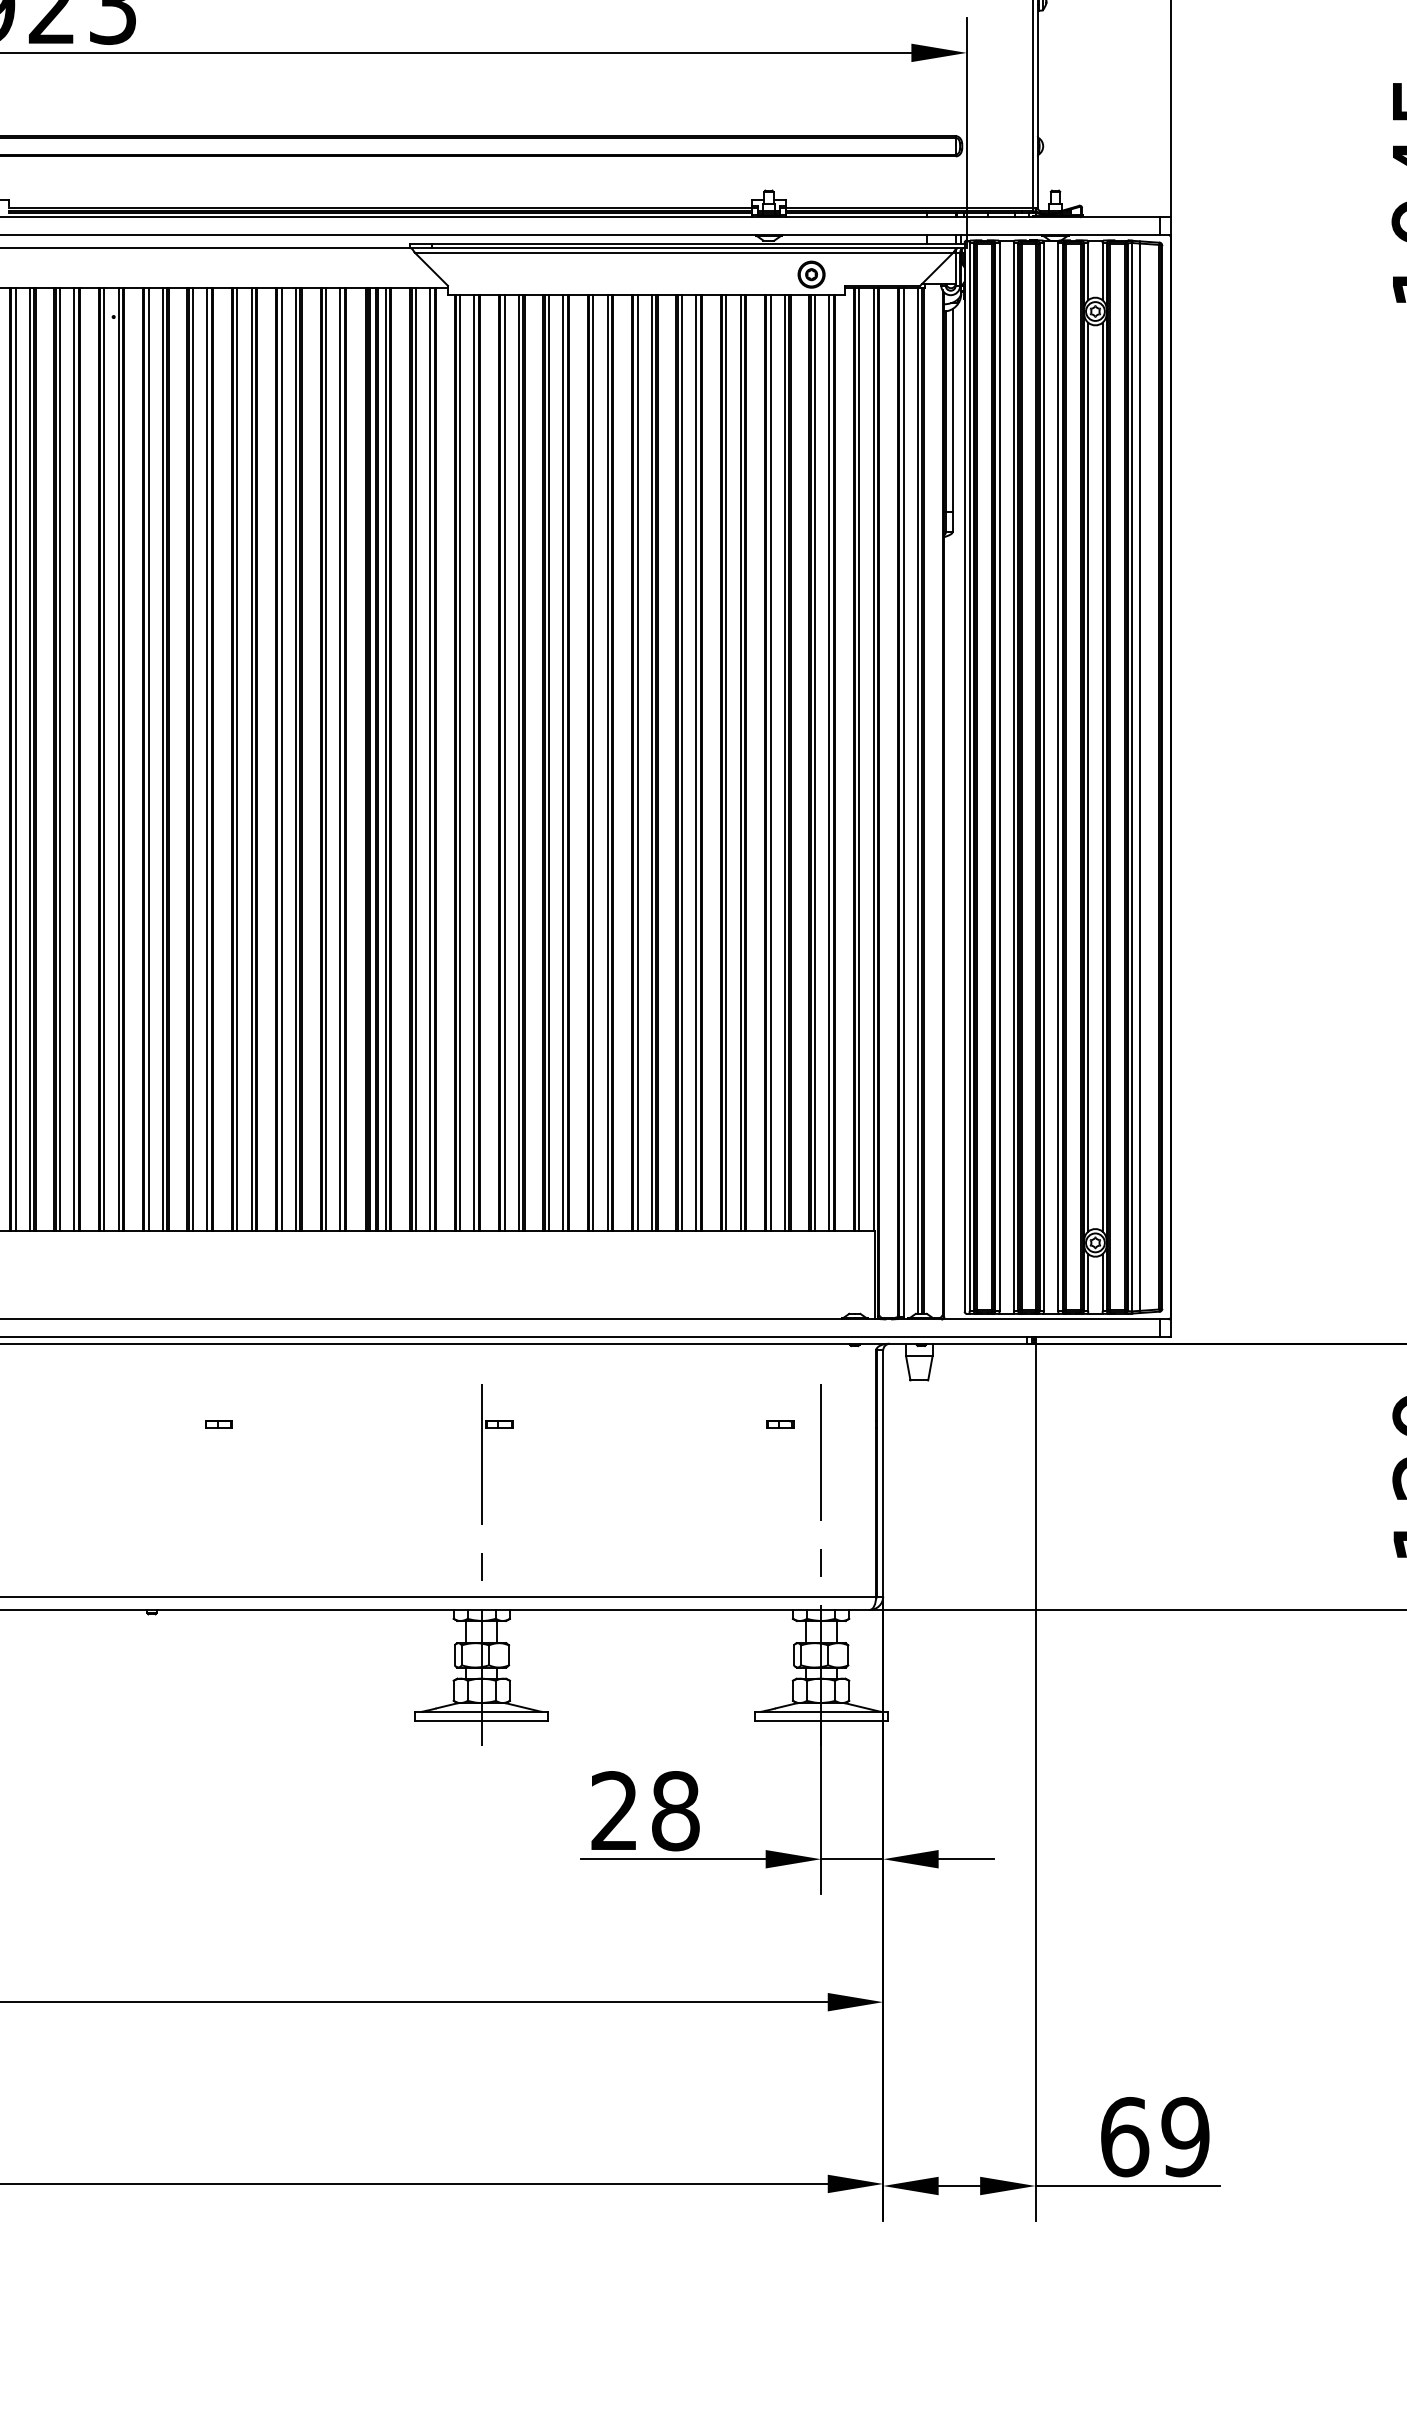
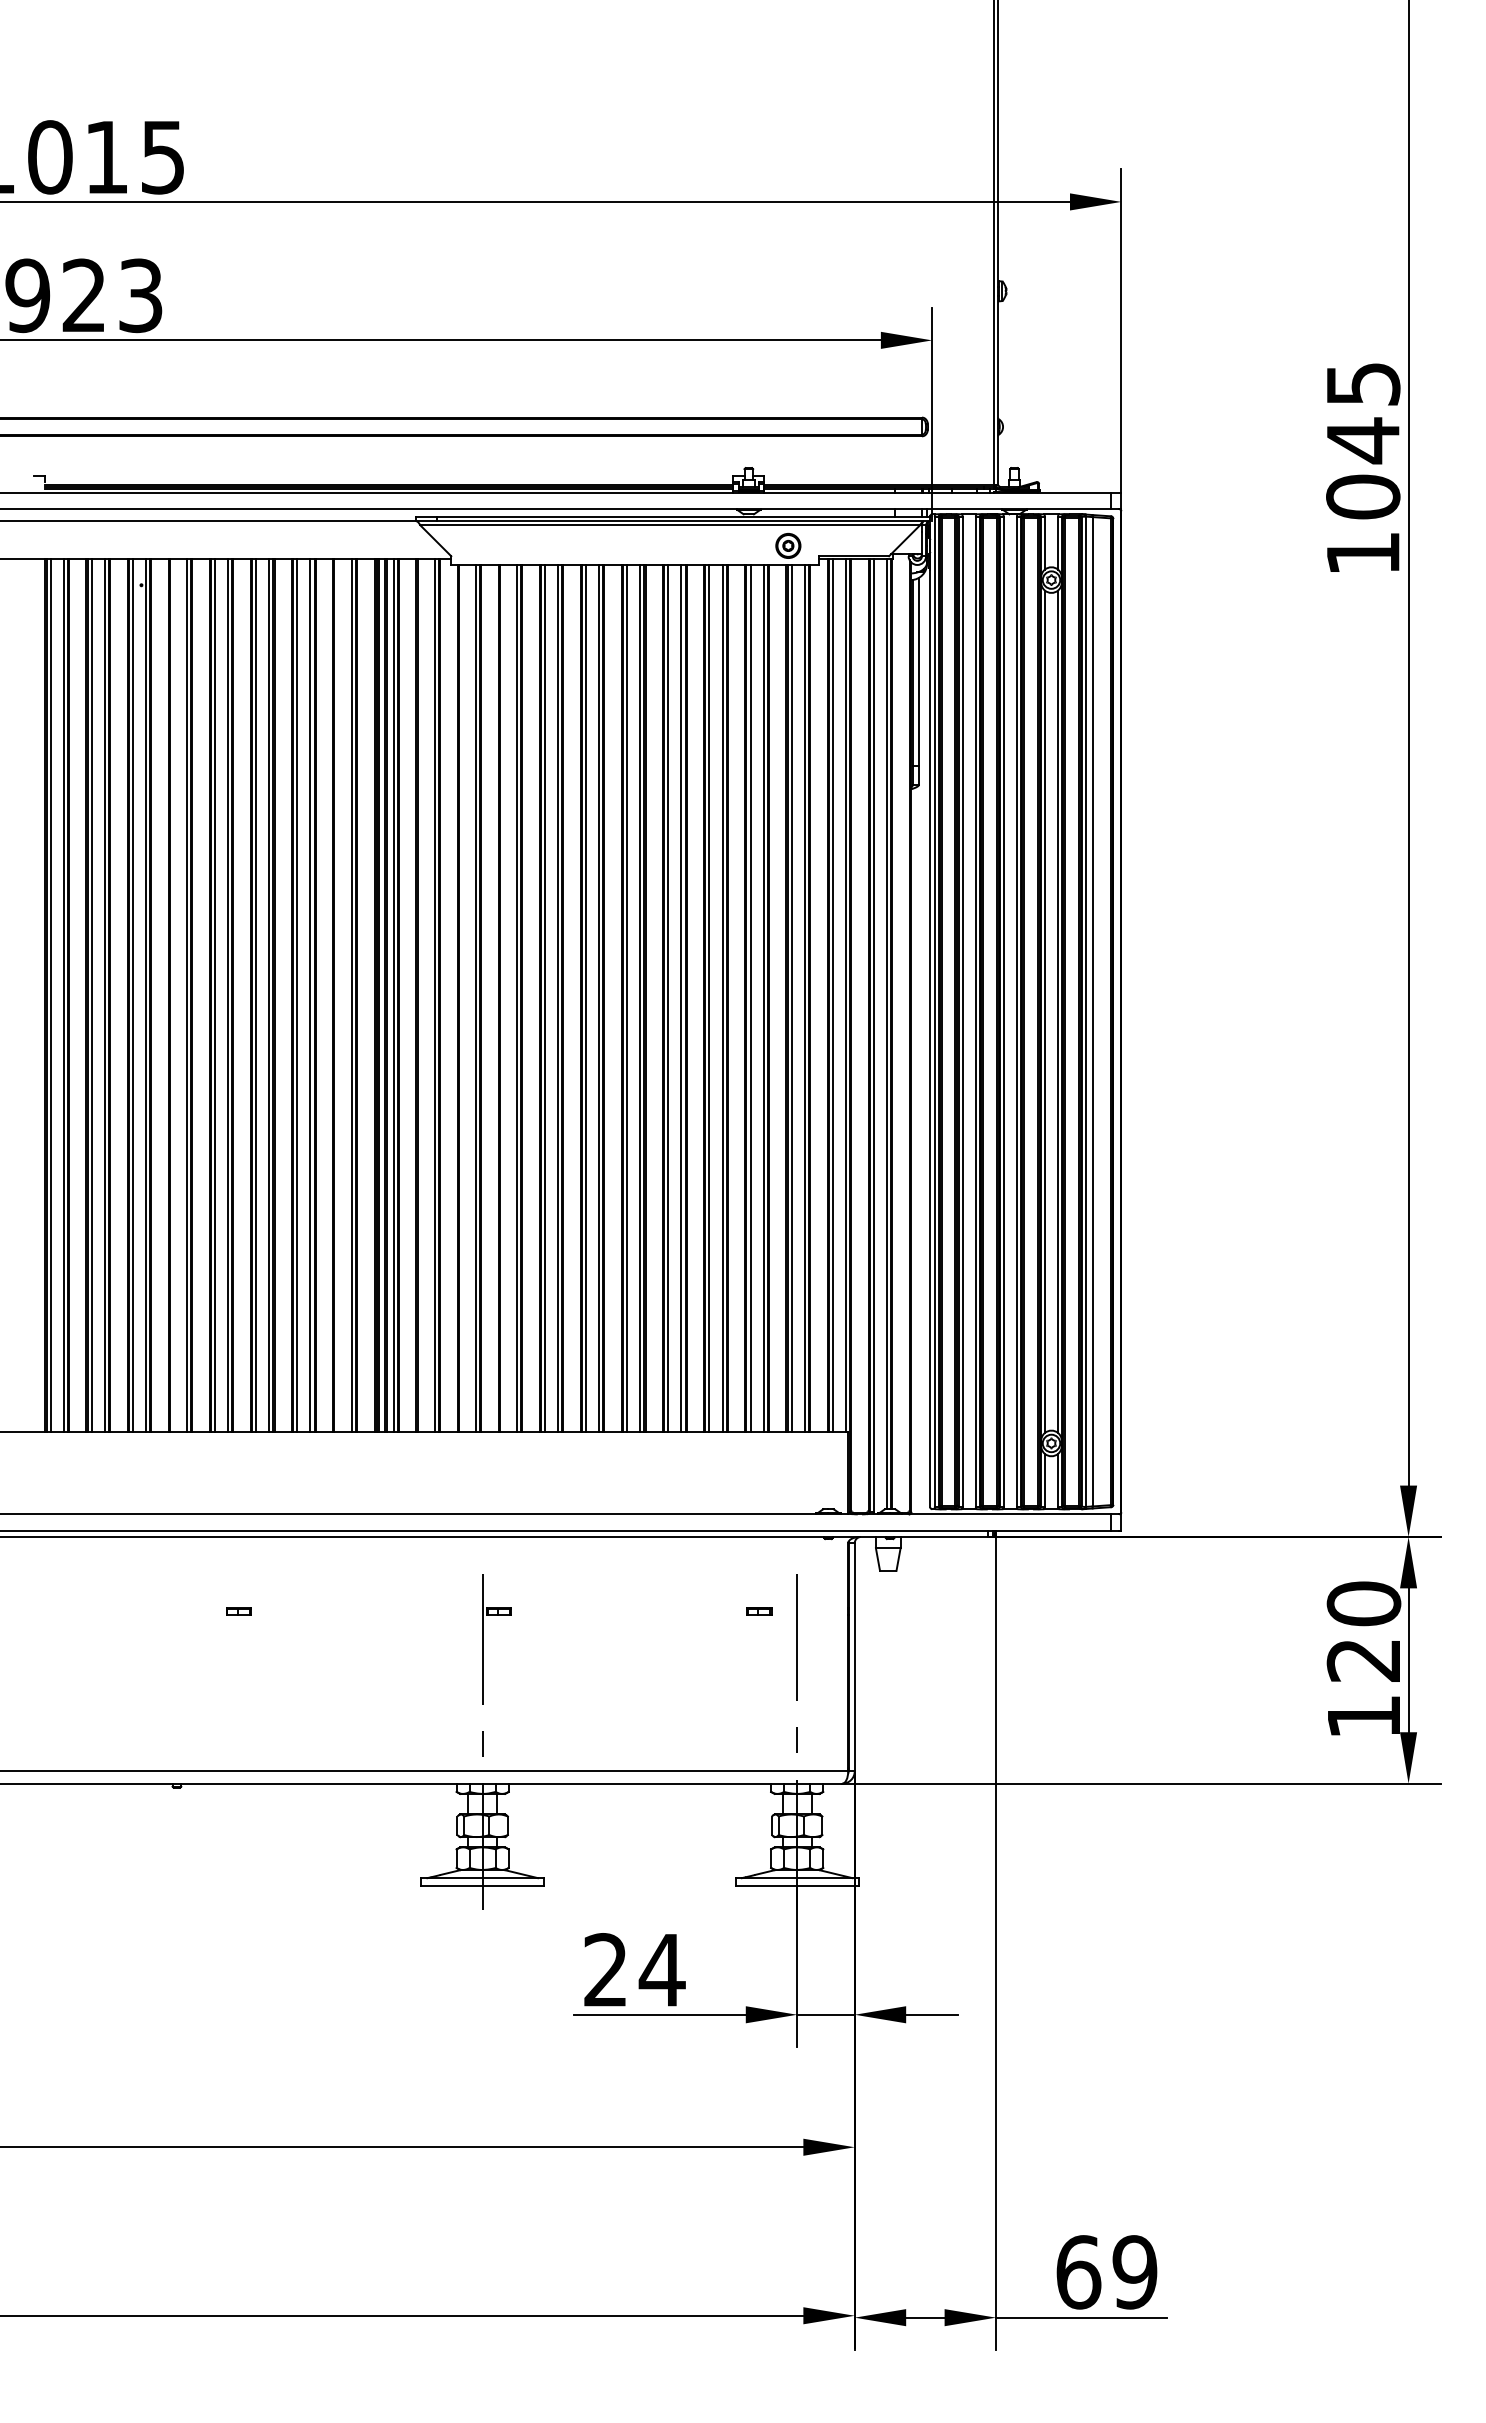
line: (148, 759) -> (173, 995), removed
line: (326, 759) -> (338, 995), removed
line: (415, 759) -> (421, 995), removed
line: (460, 762) -> (462, 998), removed
line: (504, 762) -> (503, 998), removed
text: (674, 1811) -> (661, 1970), 28 -> 24

